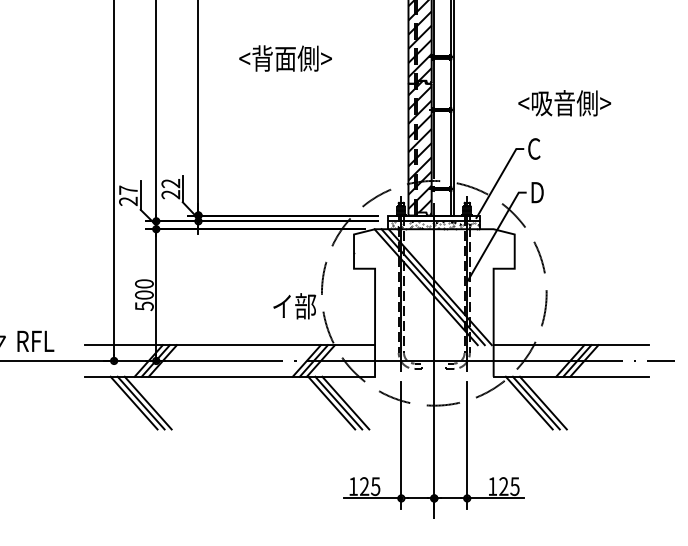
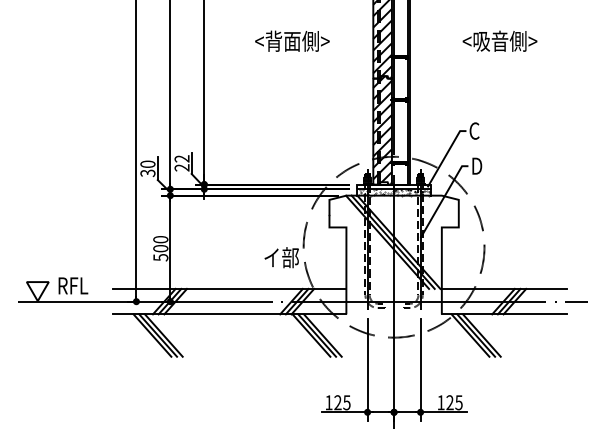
text: (285, 57) -> (292, 40), moved
text: (564, 102) -> (499, 40), moved
text: (127, 195) -> (147, 168), 27 -> 30

